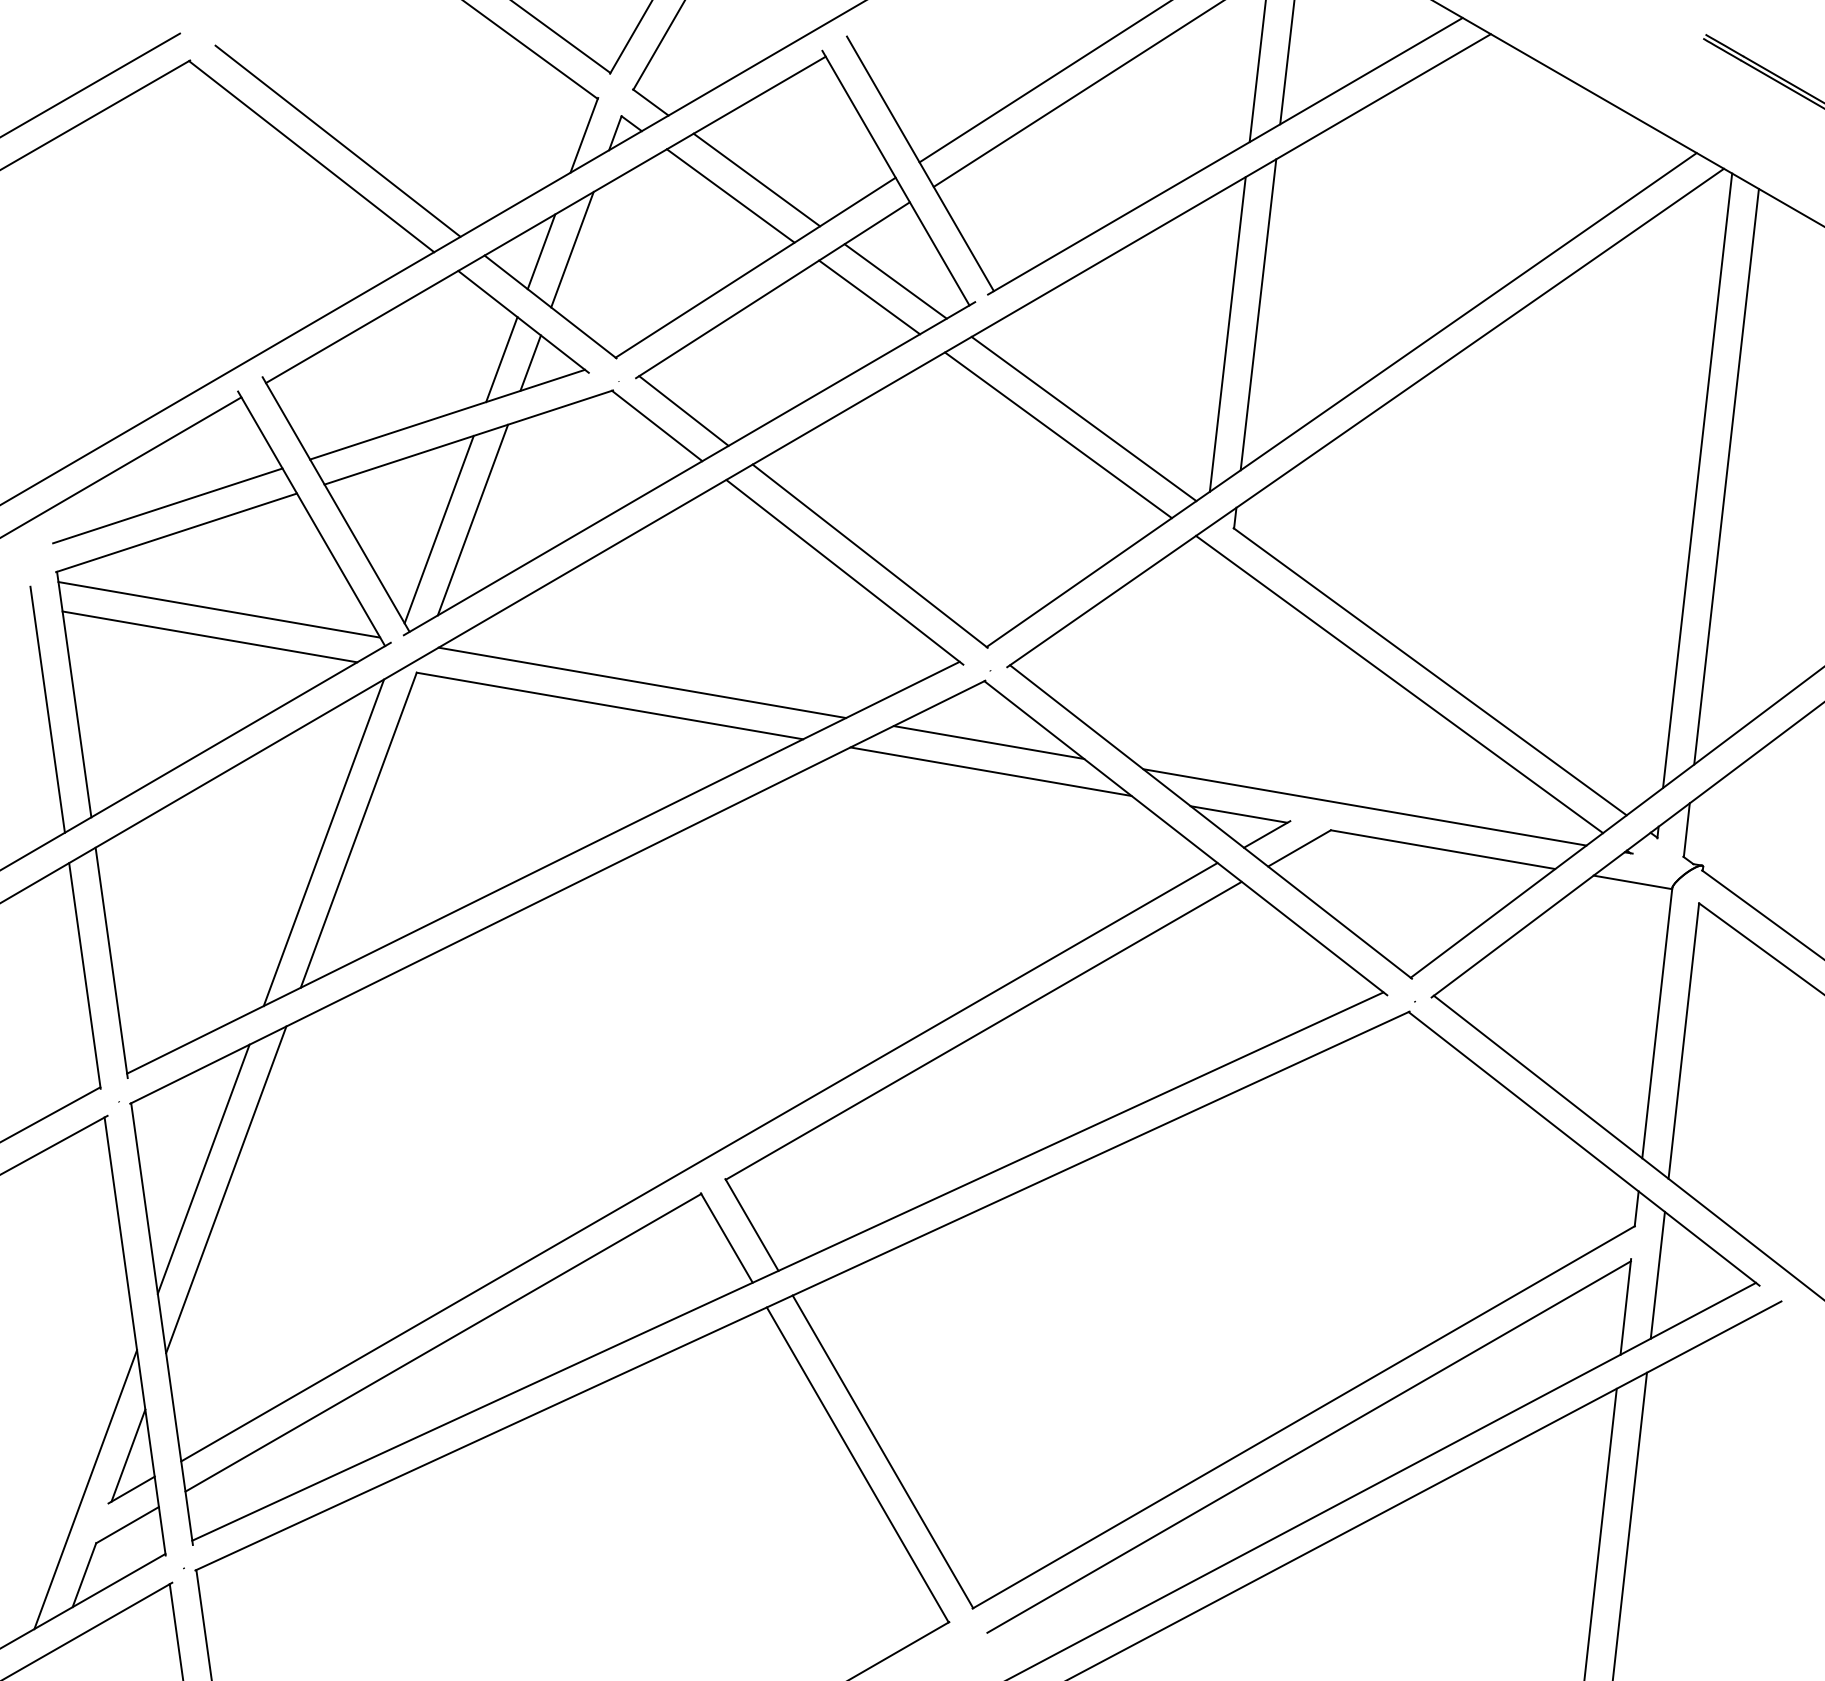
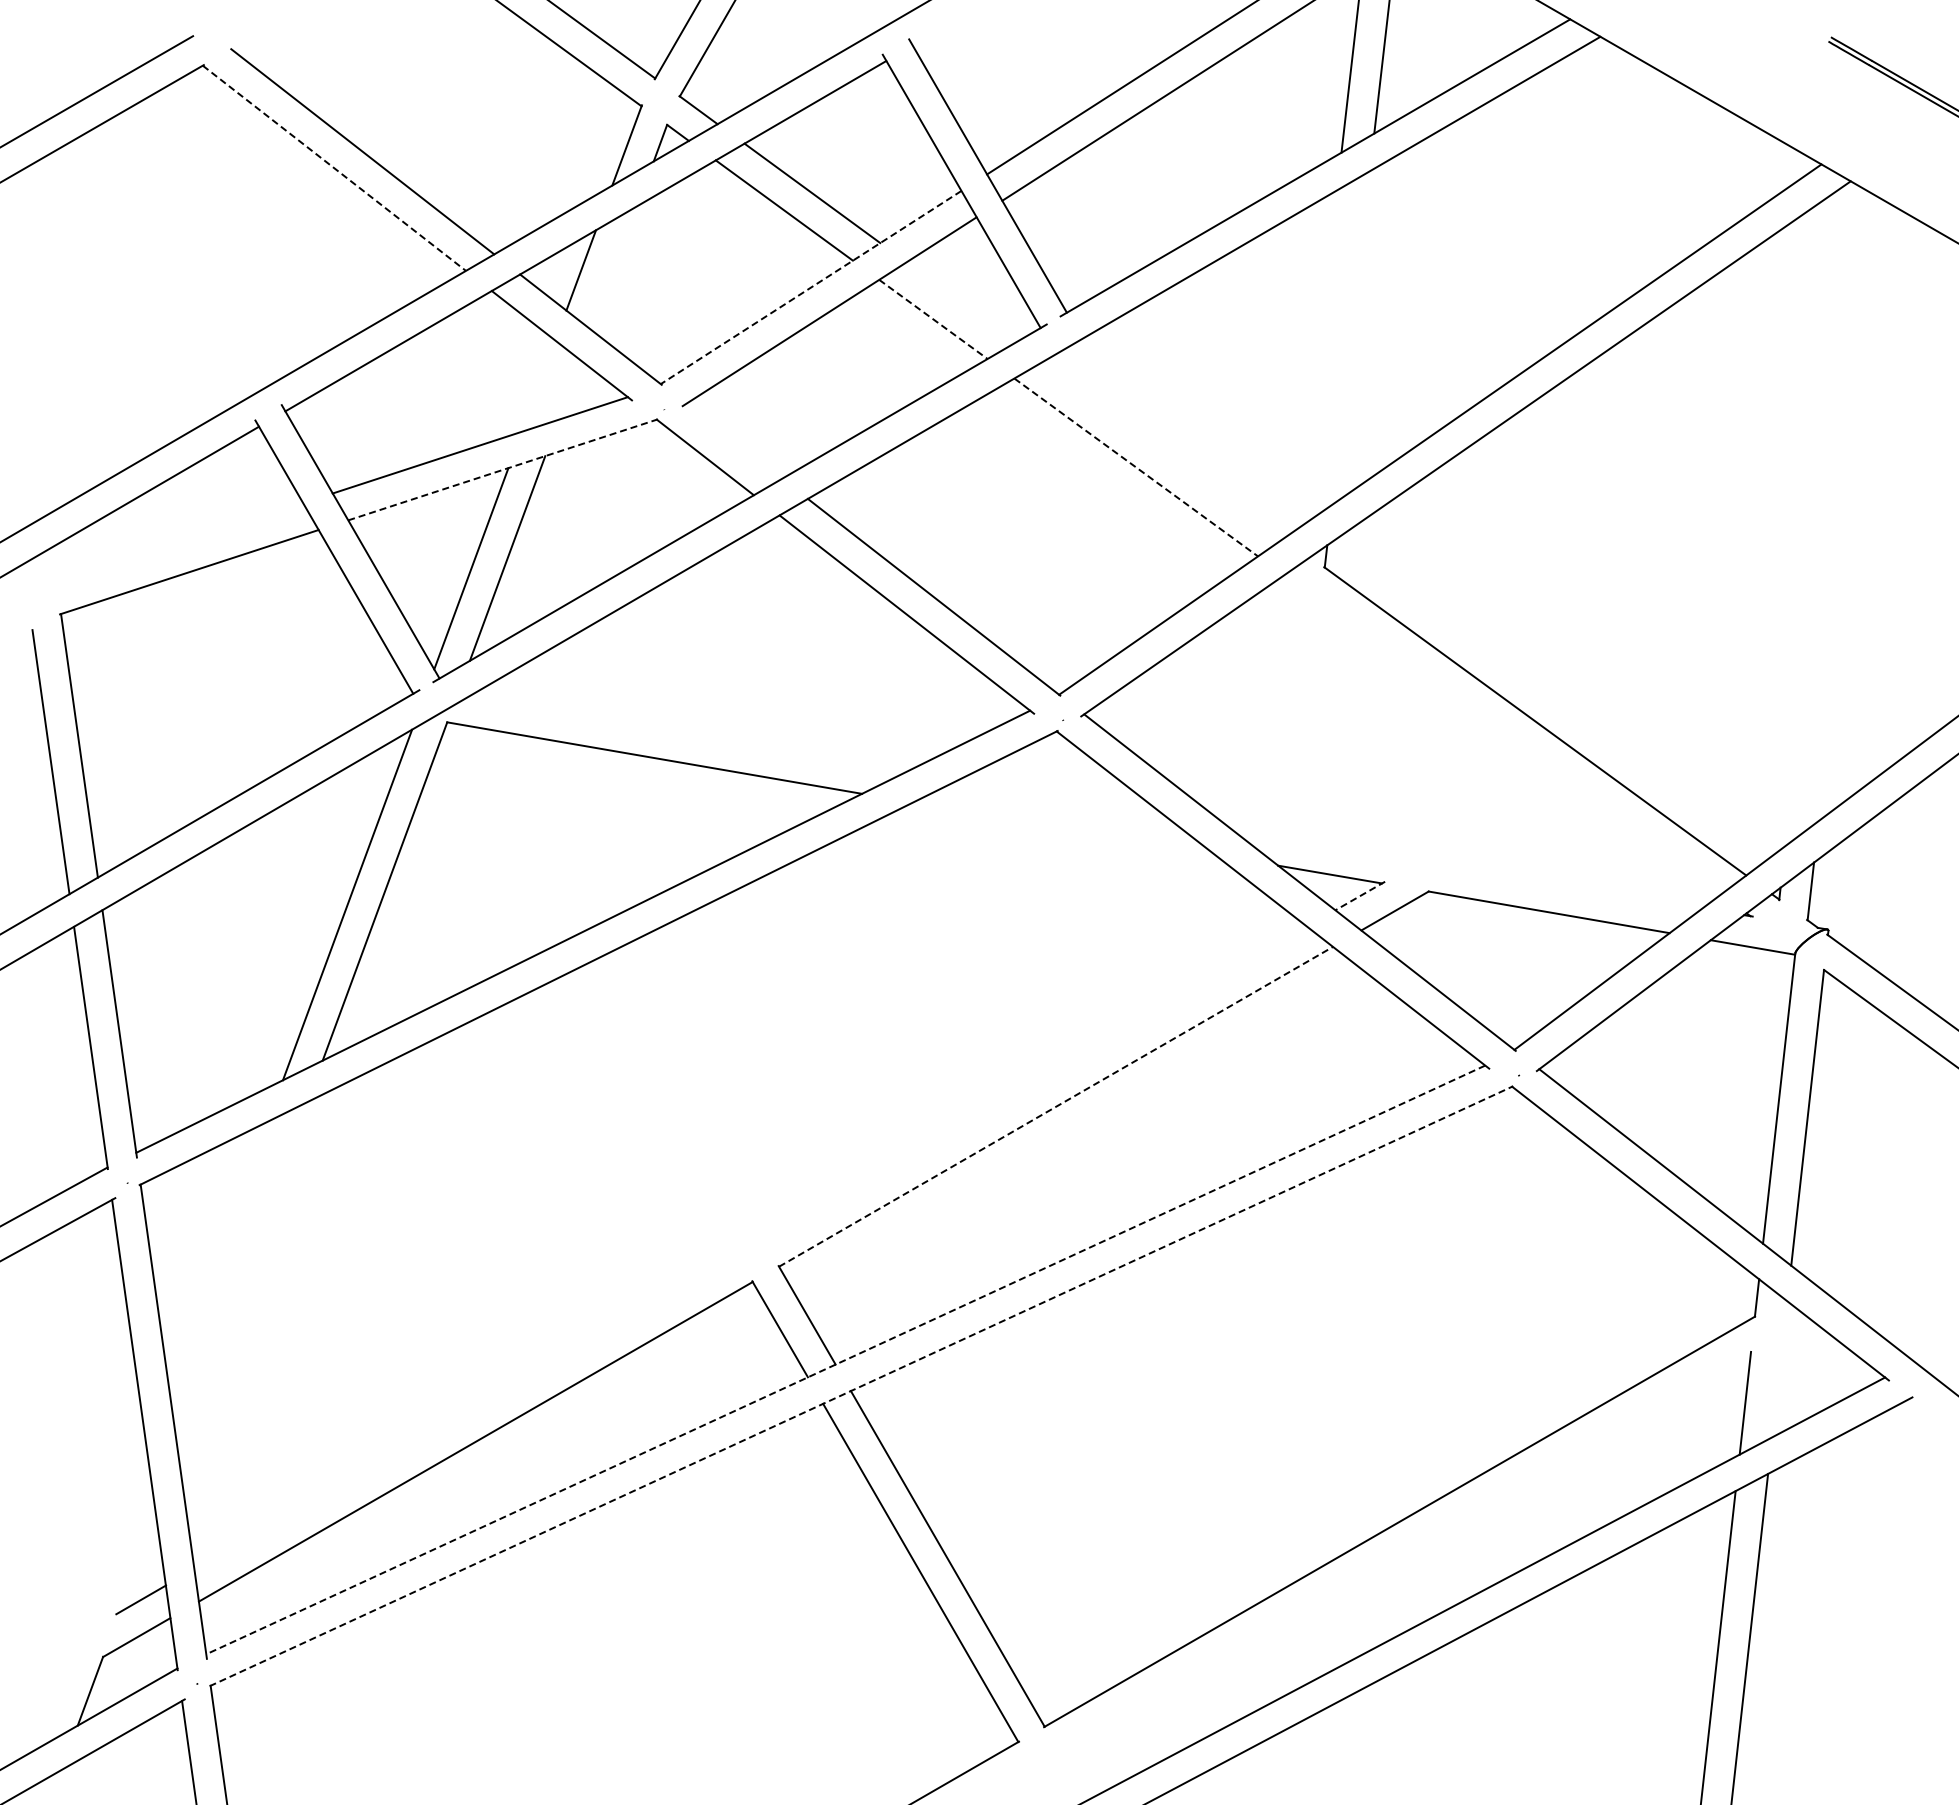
line: (311, 156) -> (334, 168), solid -> dashed
line: (572, 249) -> (614, 268), removed
line: (756, 267) -> (811, 287), solid -> dashed
line: (895, 281) -> (961, 302), removed
line: (869, 297) -> (933, 319), solid -> dashed
line: (1258, 315) -> (1350, 338), removed
line: (1227, 334) -> (1317, 359), removed
line: (501, 358) -> (538, 385), removed
line: (530, 362) -> (569, 389), removed
line: (684, 410) -> (734, 440), removed
line: (1083, 418) -> (1163, 449), removed
line: (1058, 435) -> (1136, 467), solid -> dashed
line: (469, 437) -> (503, 469), solid -> dashed
line: (1726, 476) -> (1853, 511), removed
line: (1697, 480) -> (1822, 516), removed
line: (167, 506) -> (179, 543), removed
line: (218, 609) -> (234, 654), removed
line: (209, 636) -> (224, 683), removed
line: (642, 683) -> (689, 733), removed
line: (1398, 684) -> (1501, 734), removed
line: (988, 741) -> (1061, 796), removed
line: (990, 771) -> (1063, 828), removed
line: (1365, 806) -> (1465, 866), removed
line: (1267, 834) -> (1360, 896), solid -> dashed
line: (983, 1030) -> (1055, 1106), solid -> dashed
line: (699, 1161) -> (750, 1247), removed
line: (203, 1169) -> (218, 1255), removed
line: (226, 1189) -> (242, 1277), removed
line: (787, 1266) -> (845, 1359), solid -> dashed
line: (1657, 1275) -> (1779, 1369), removed
line: (802, 1291) -> (861, 1386), solid -> dashed
line: (1308, 1446) -> (1404, 1553), removed
line: (128, 1455) -> (137, 1562), removed
line: (85, 1489) -> (91, 1599), removed

